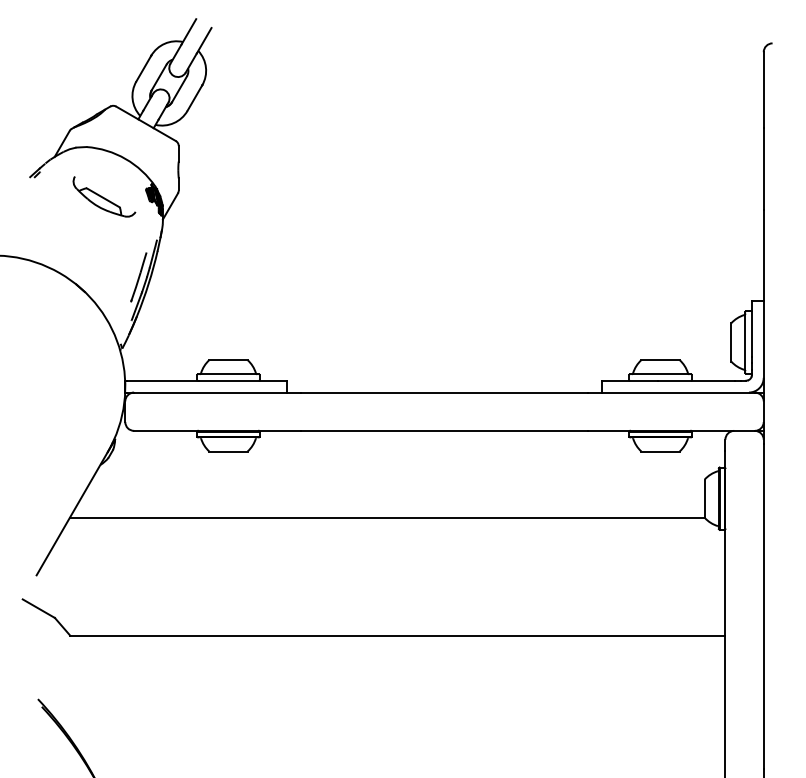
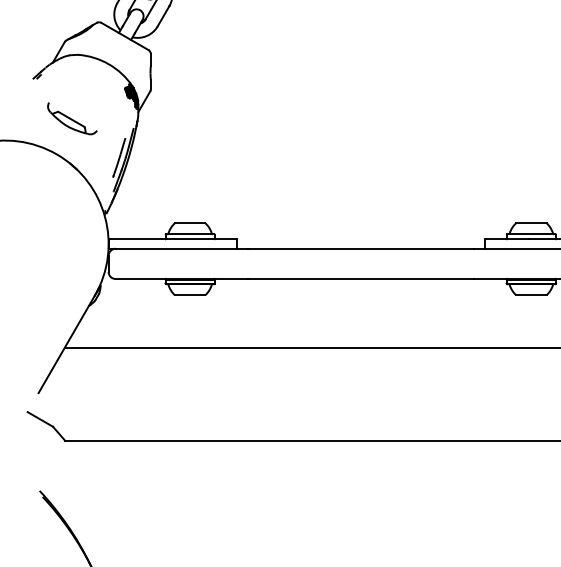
part: (104, 196) -> (72, 118), moved

